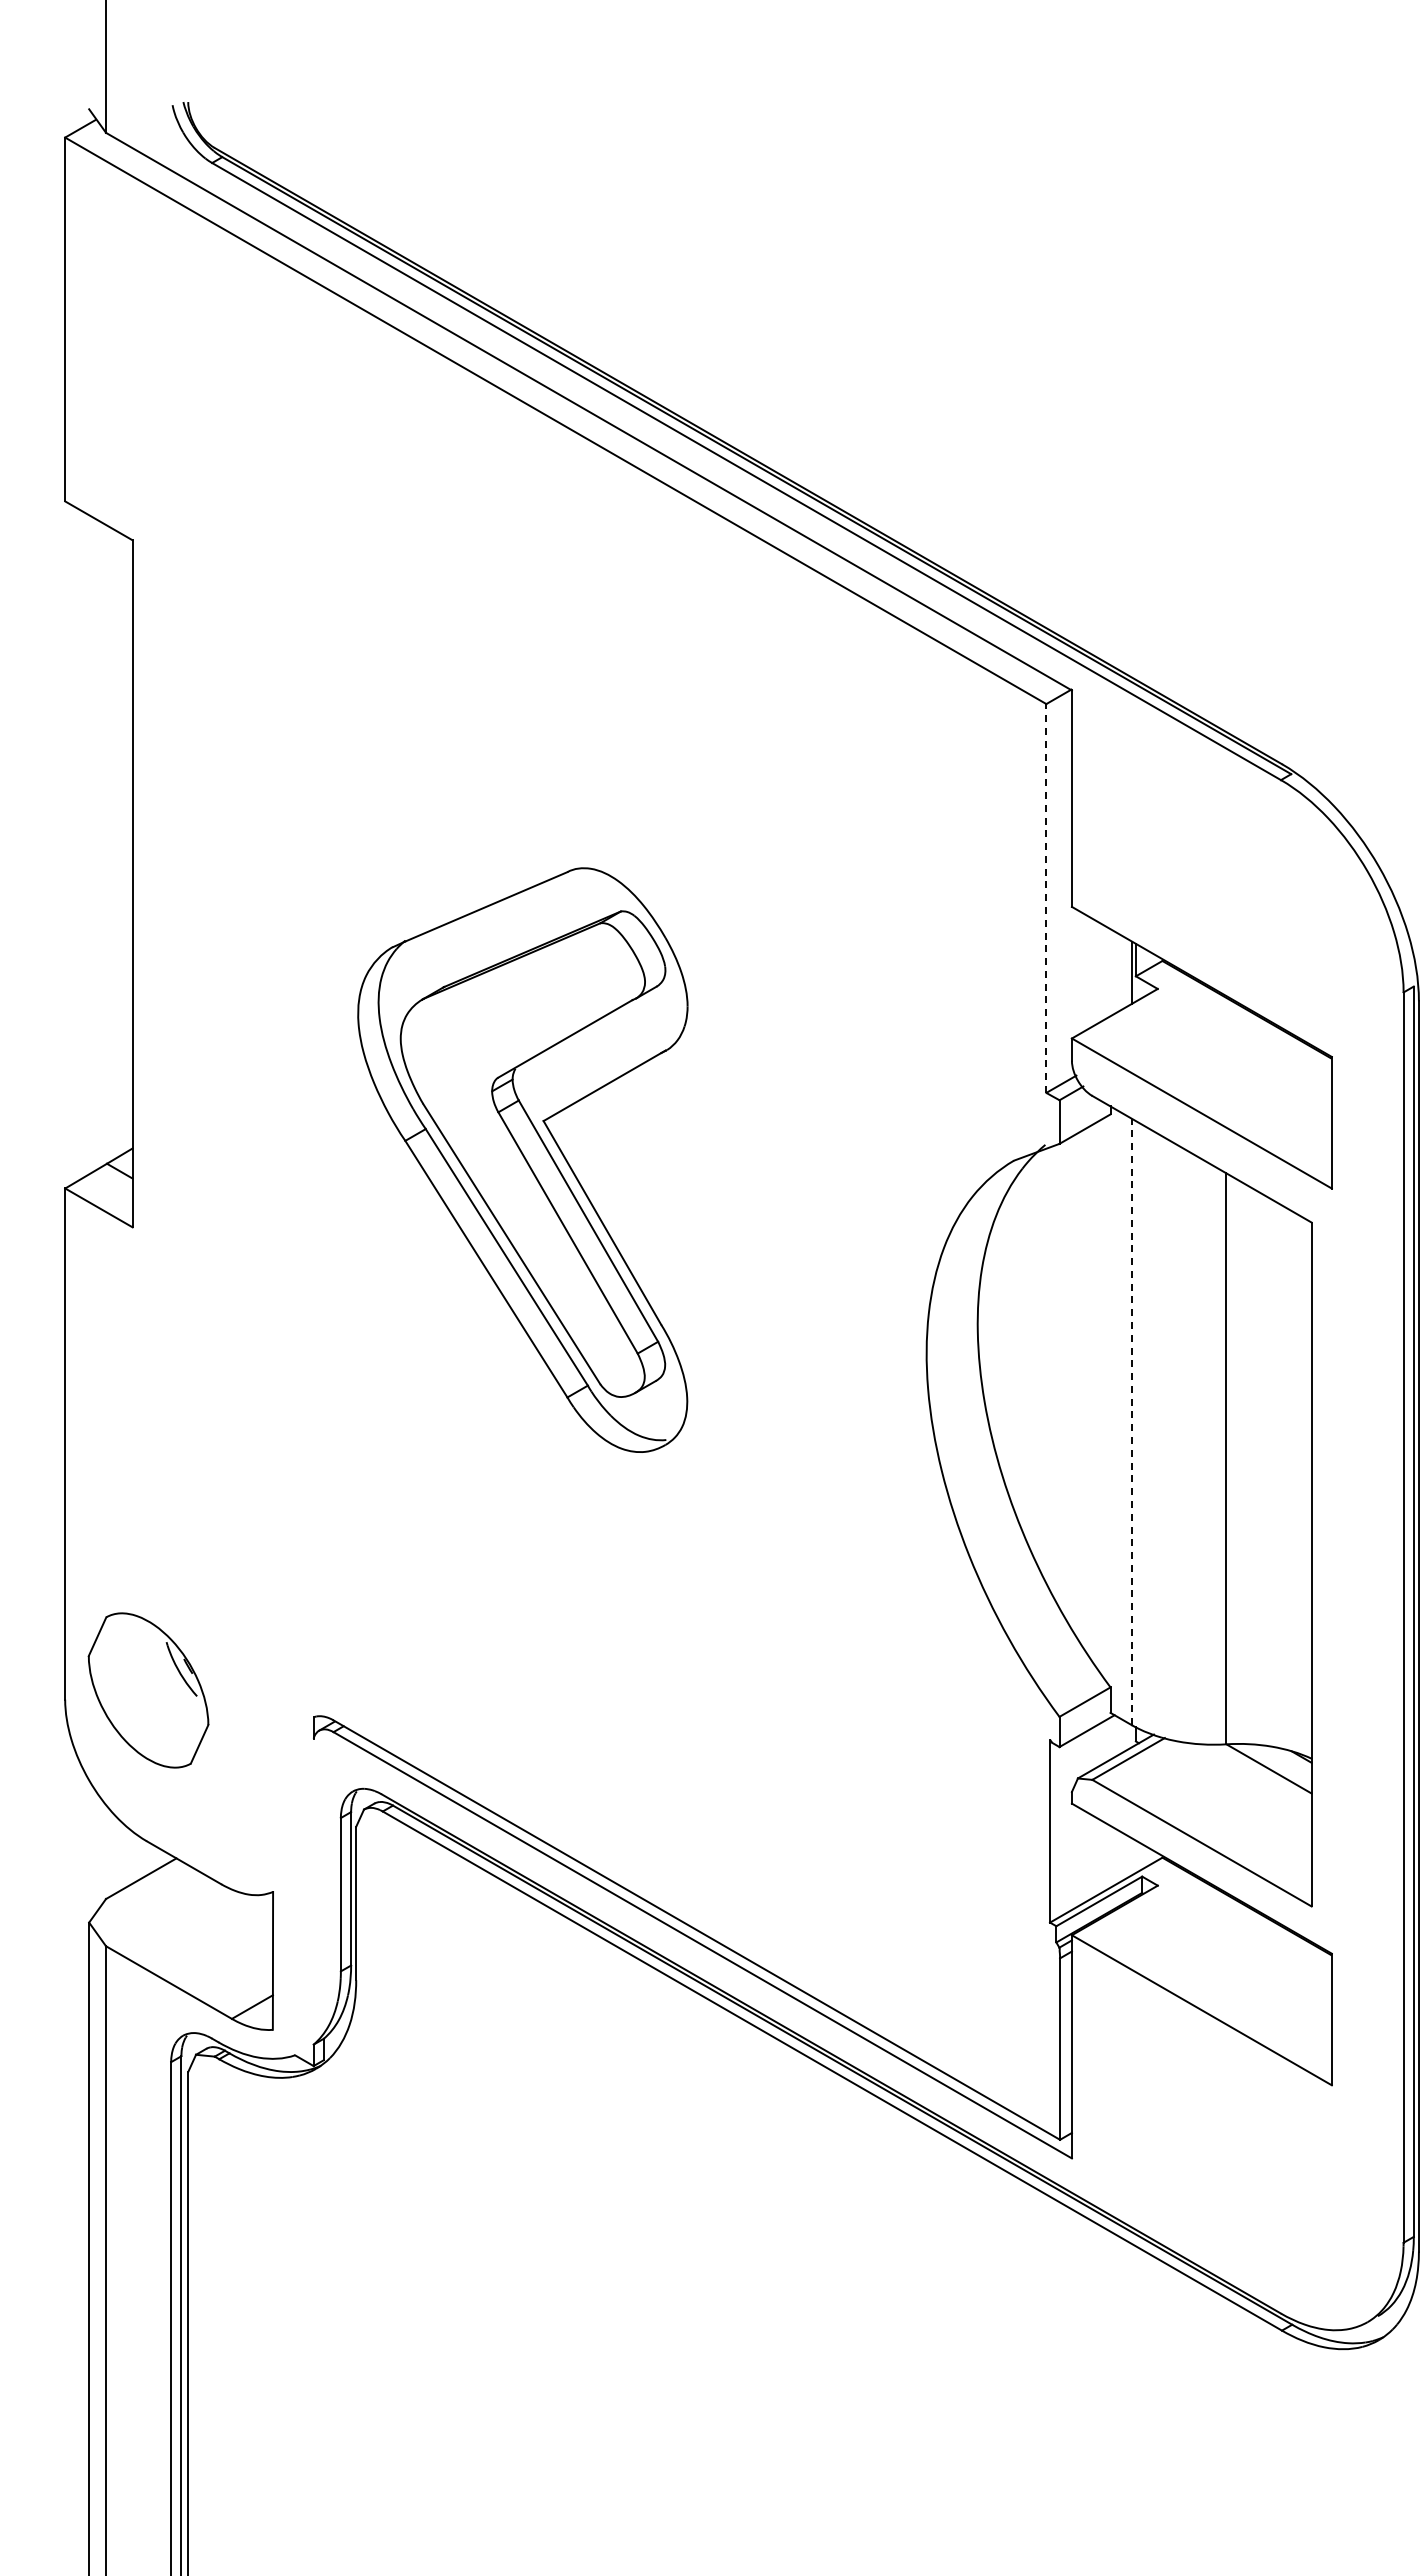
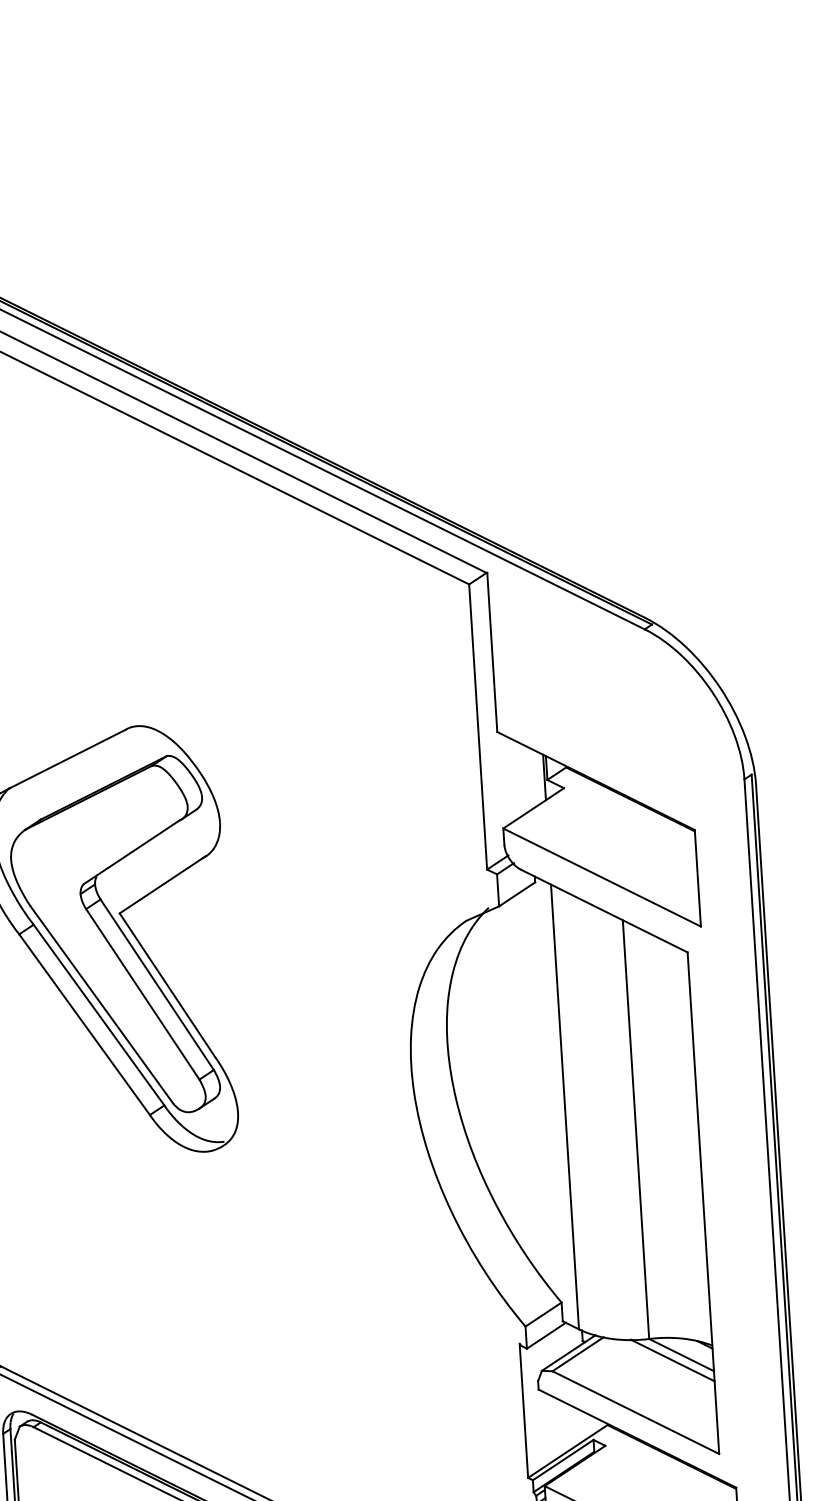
line: (1046, 897) -> (478, 726), dashed -> solid
line: (1131, 1421) -> (564, 1106), dashed -> solid
line: (1256, 1775) -> (672, 1360), added

